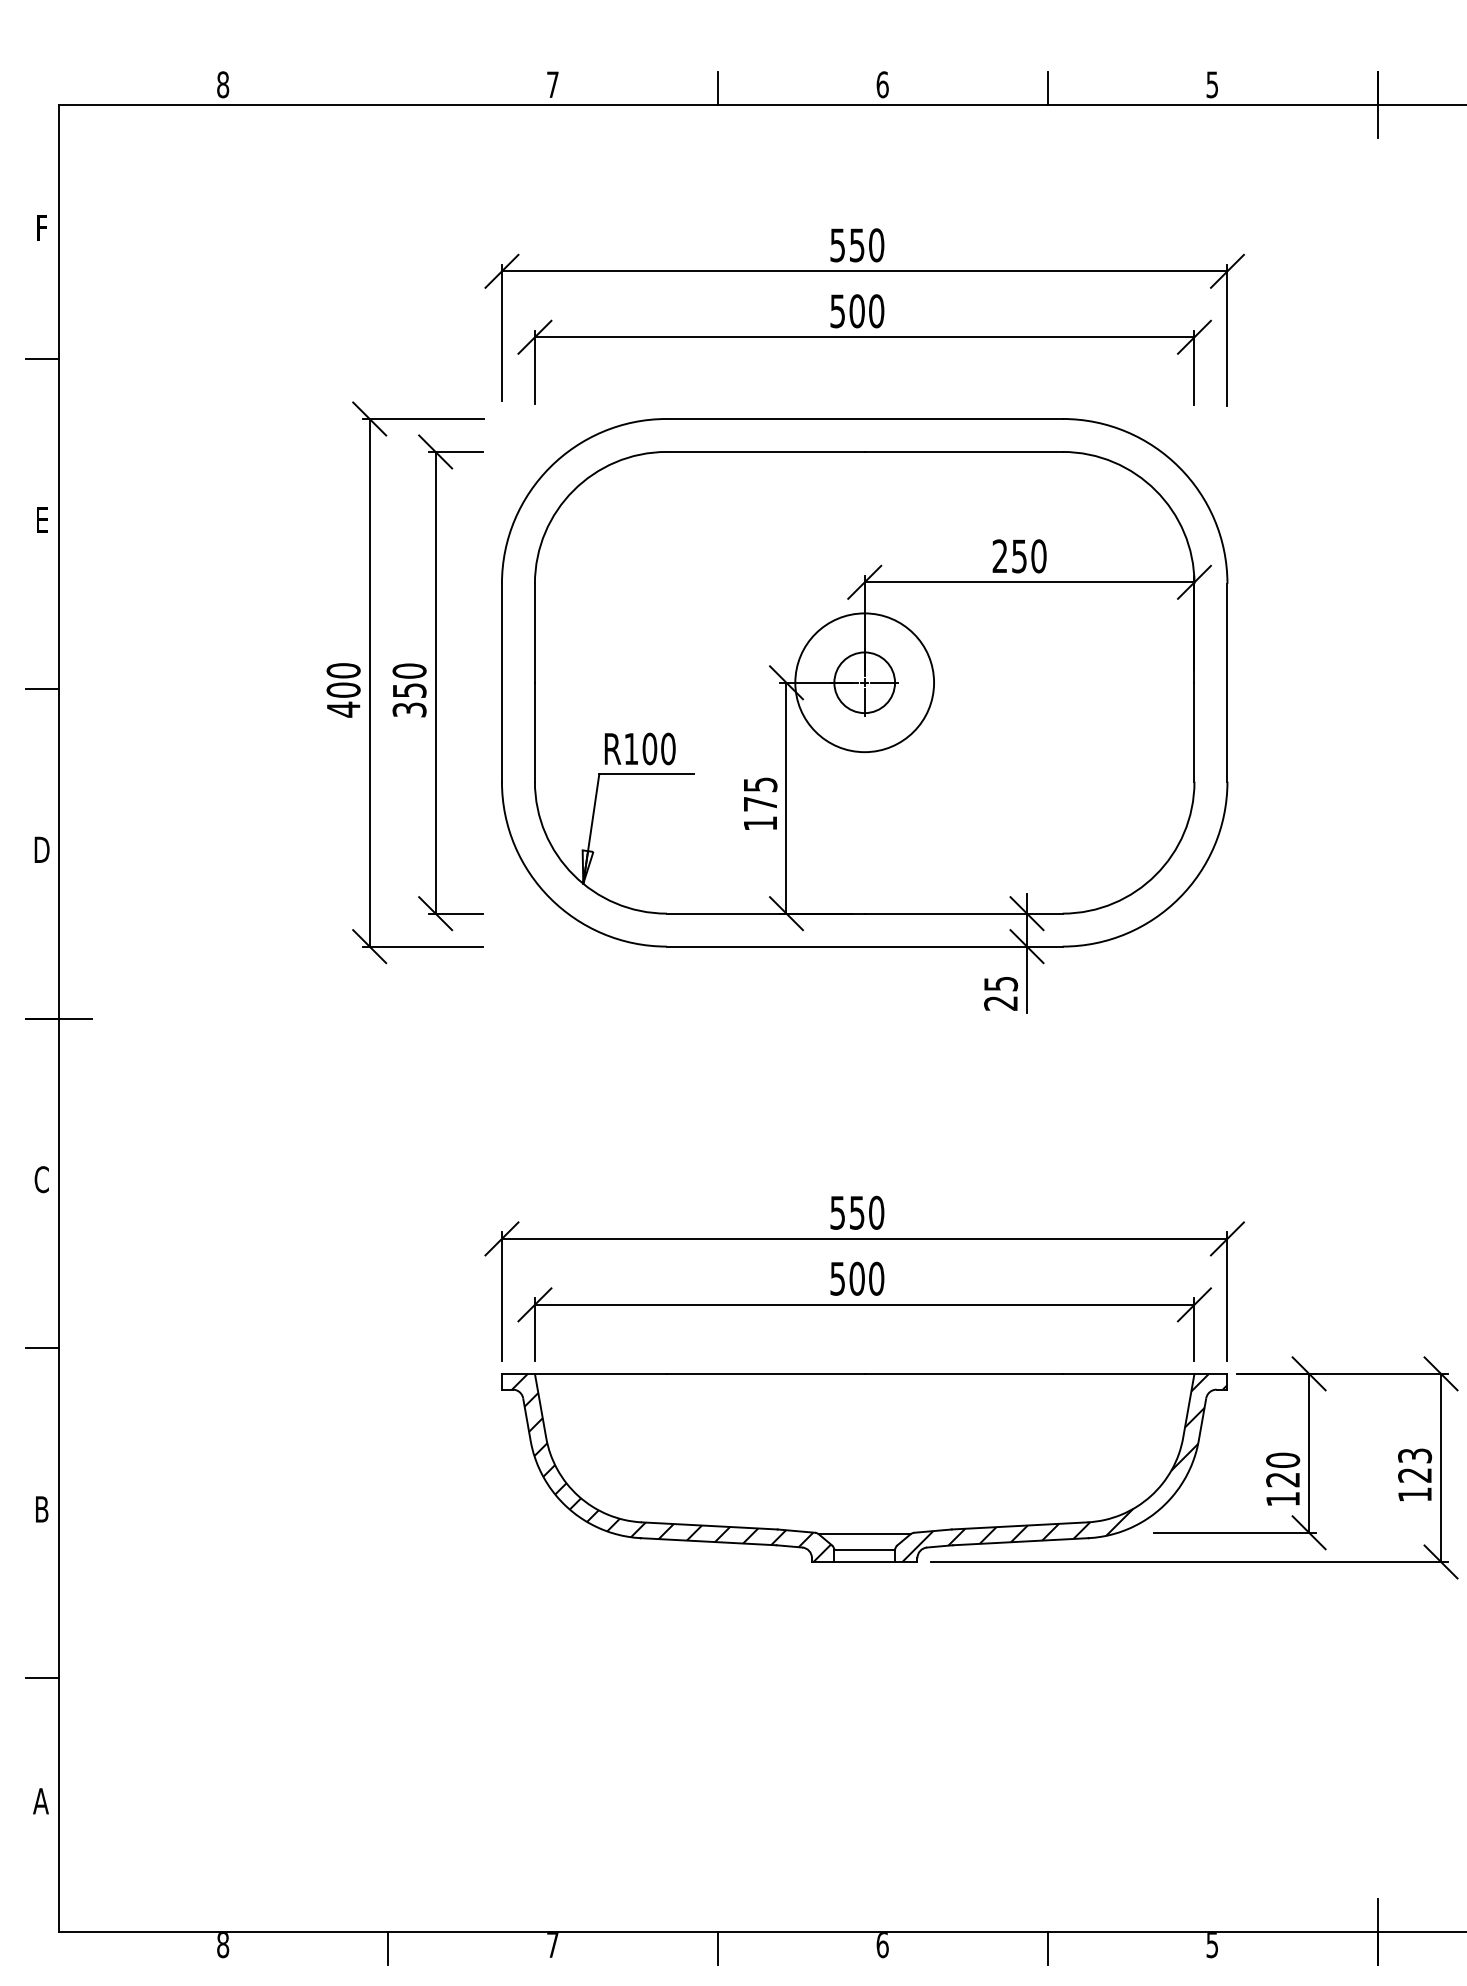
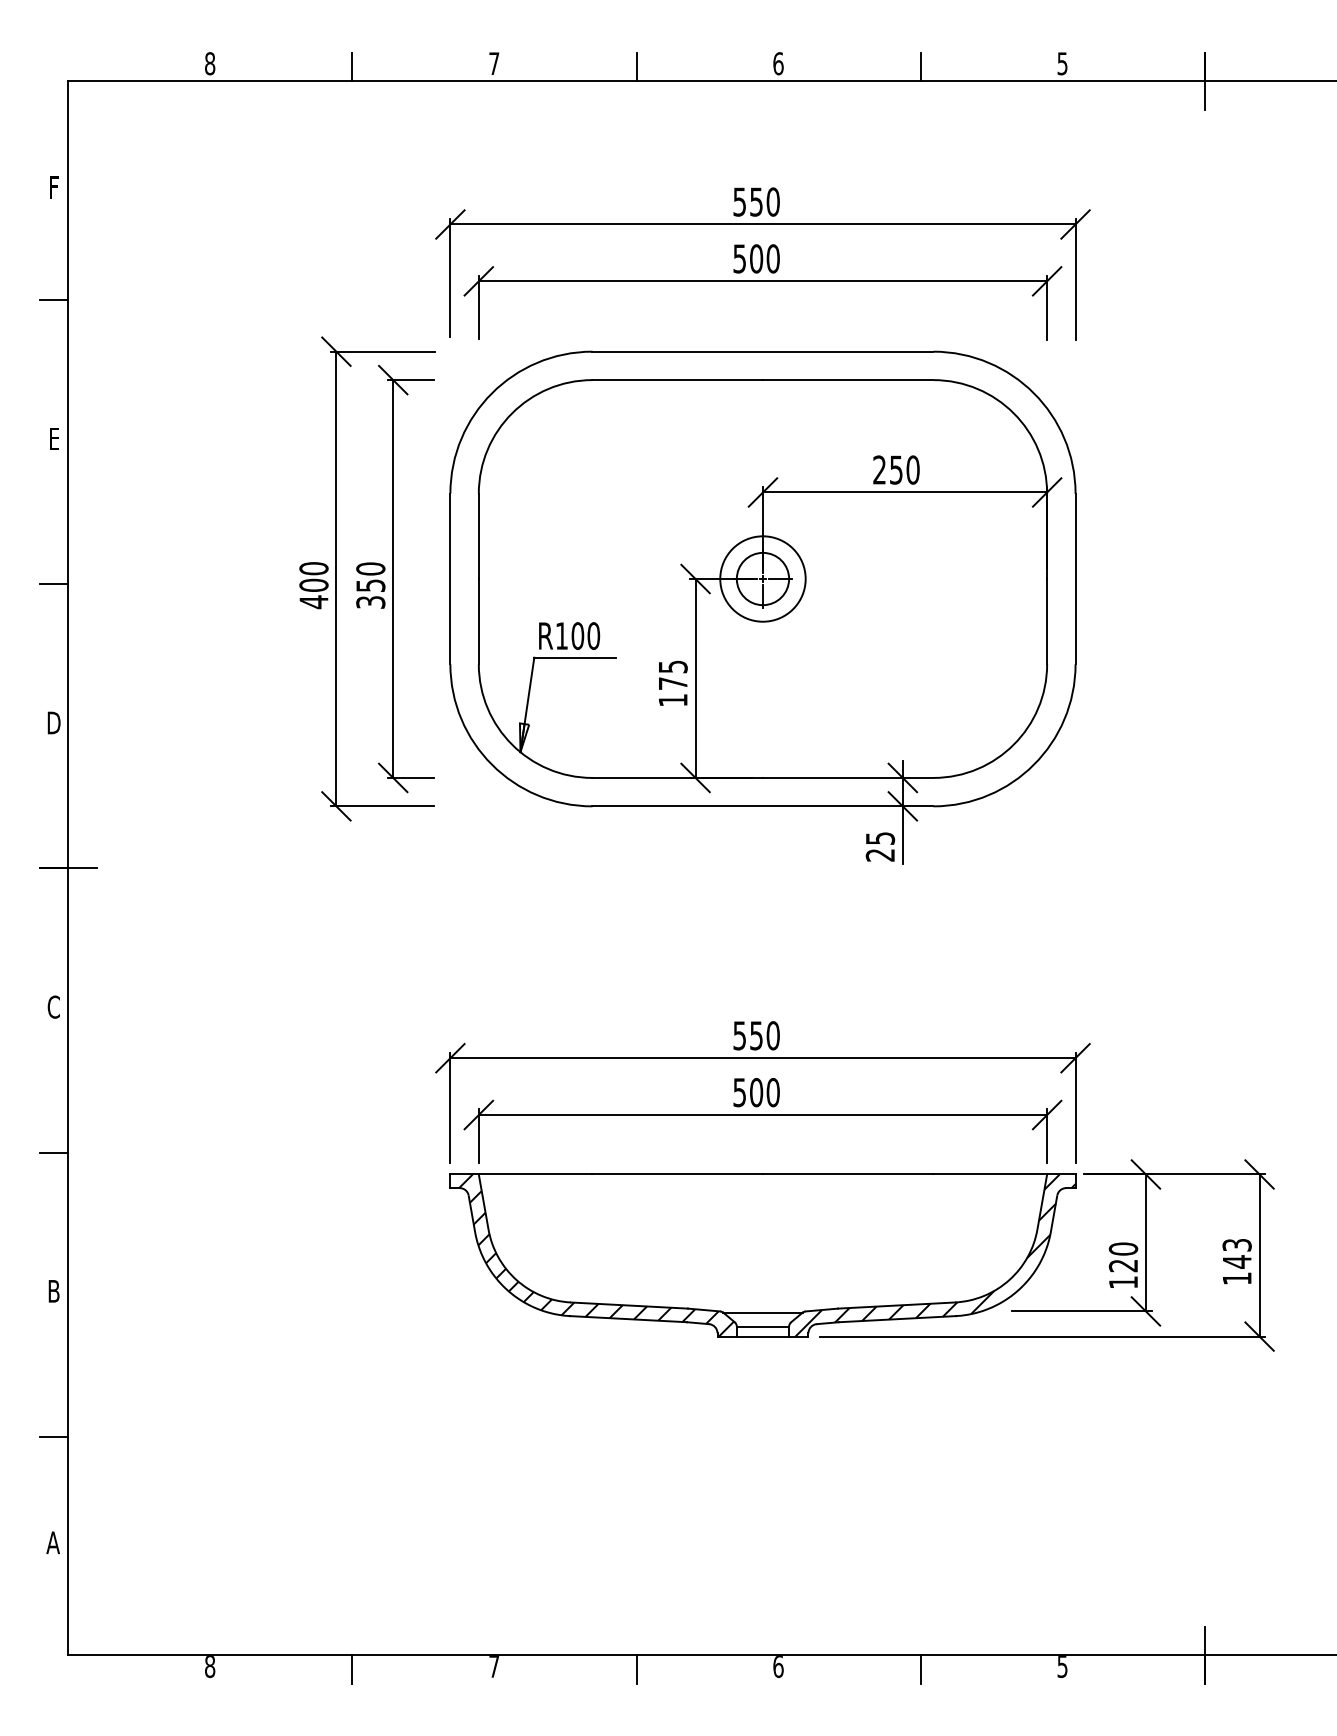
line: (388, 88) -> (352, 66), added
circle: (864, 682) -> (762, 578), size x0.71
text: (1414, 1474) -> (1236, 1261), 123 -> 143

